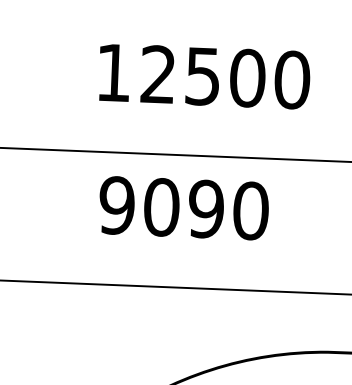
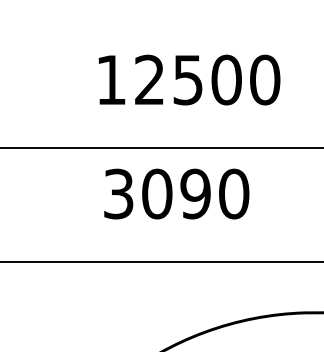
text: (116, 204) -> (118, 193), 9090 -> 3090

